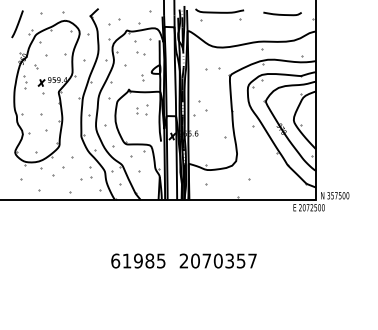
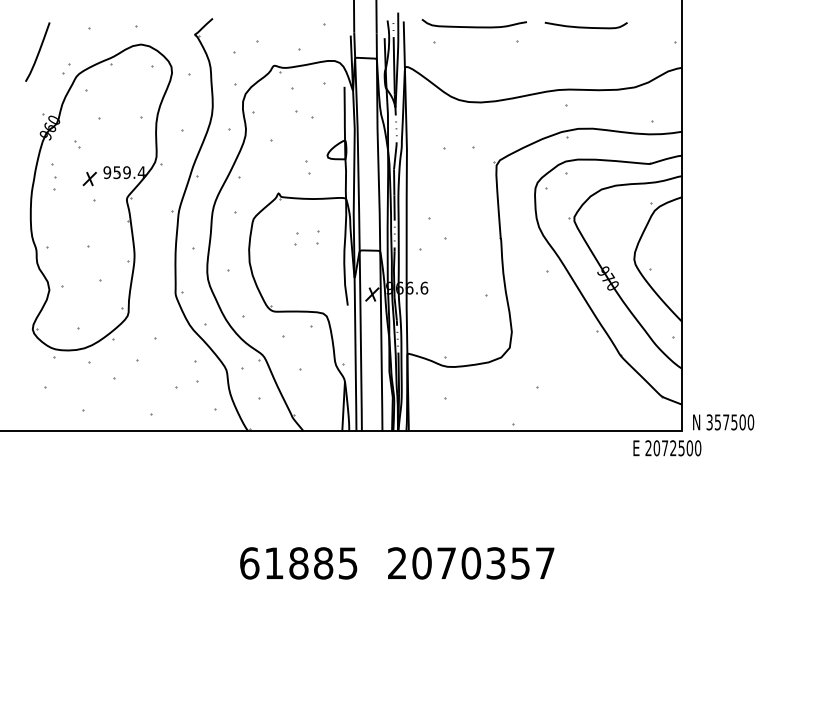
curve: (282, 14) -> (586, 26), moved
part: (147, 110) -> (318, 238), size x0.62
text: (138, 260) -> (298, 562), 61985 -> 61885

